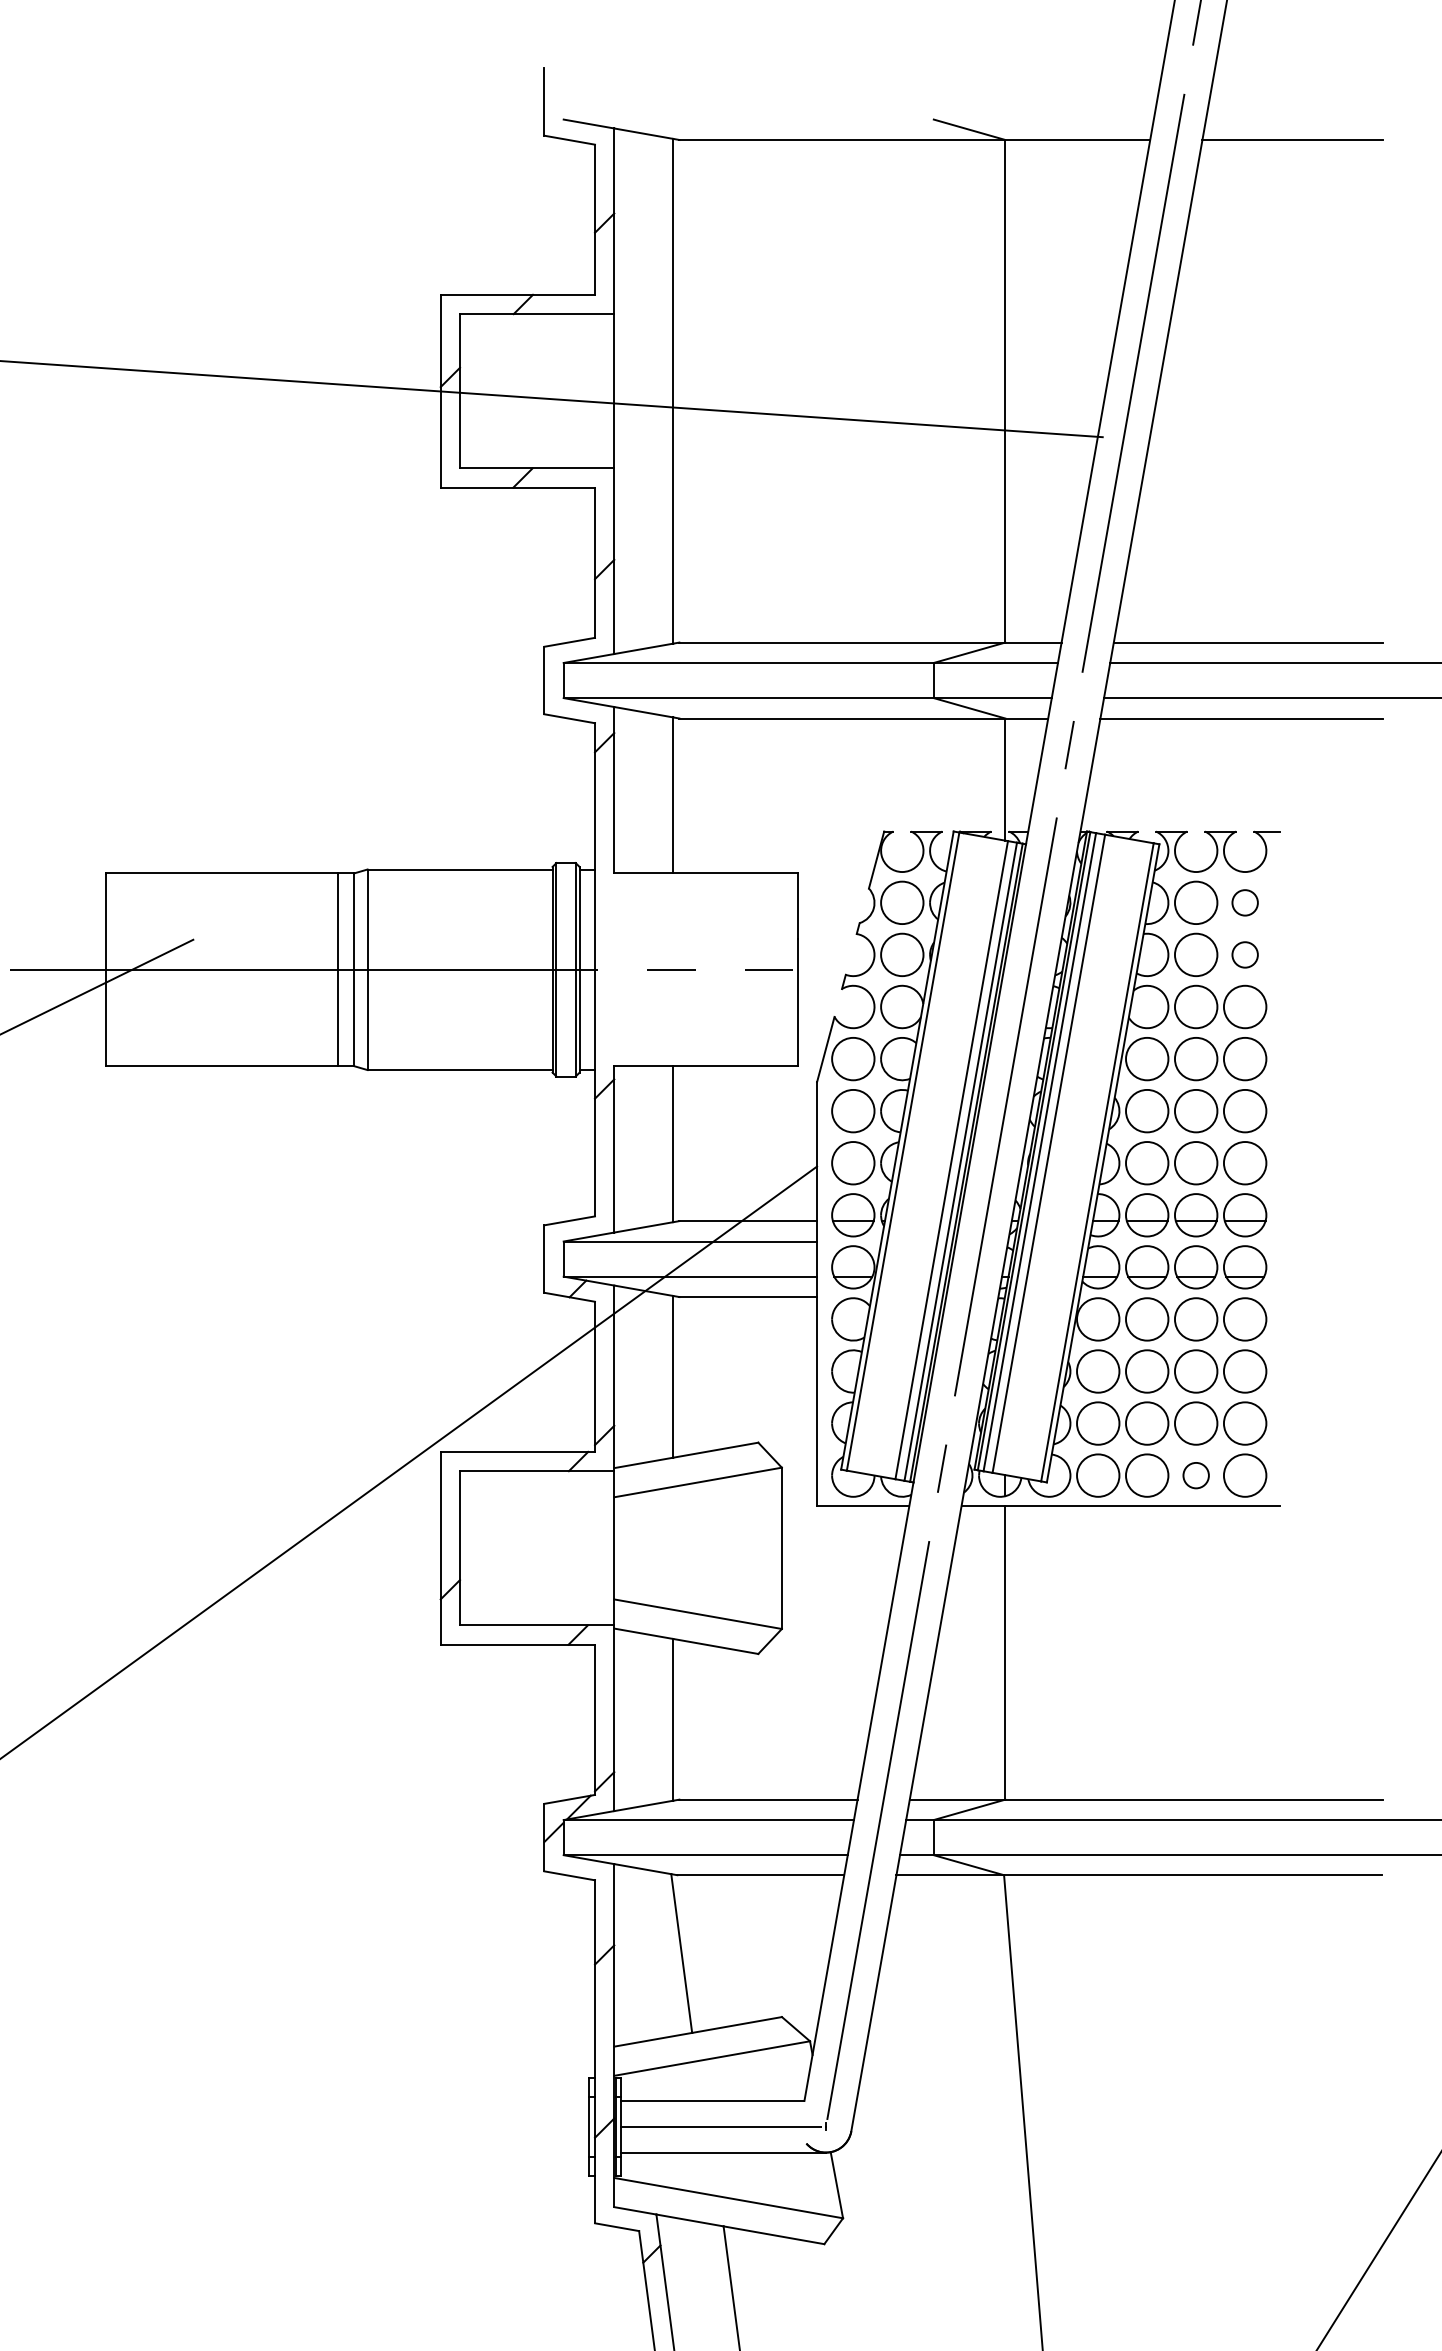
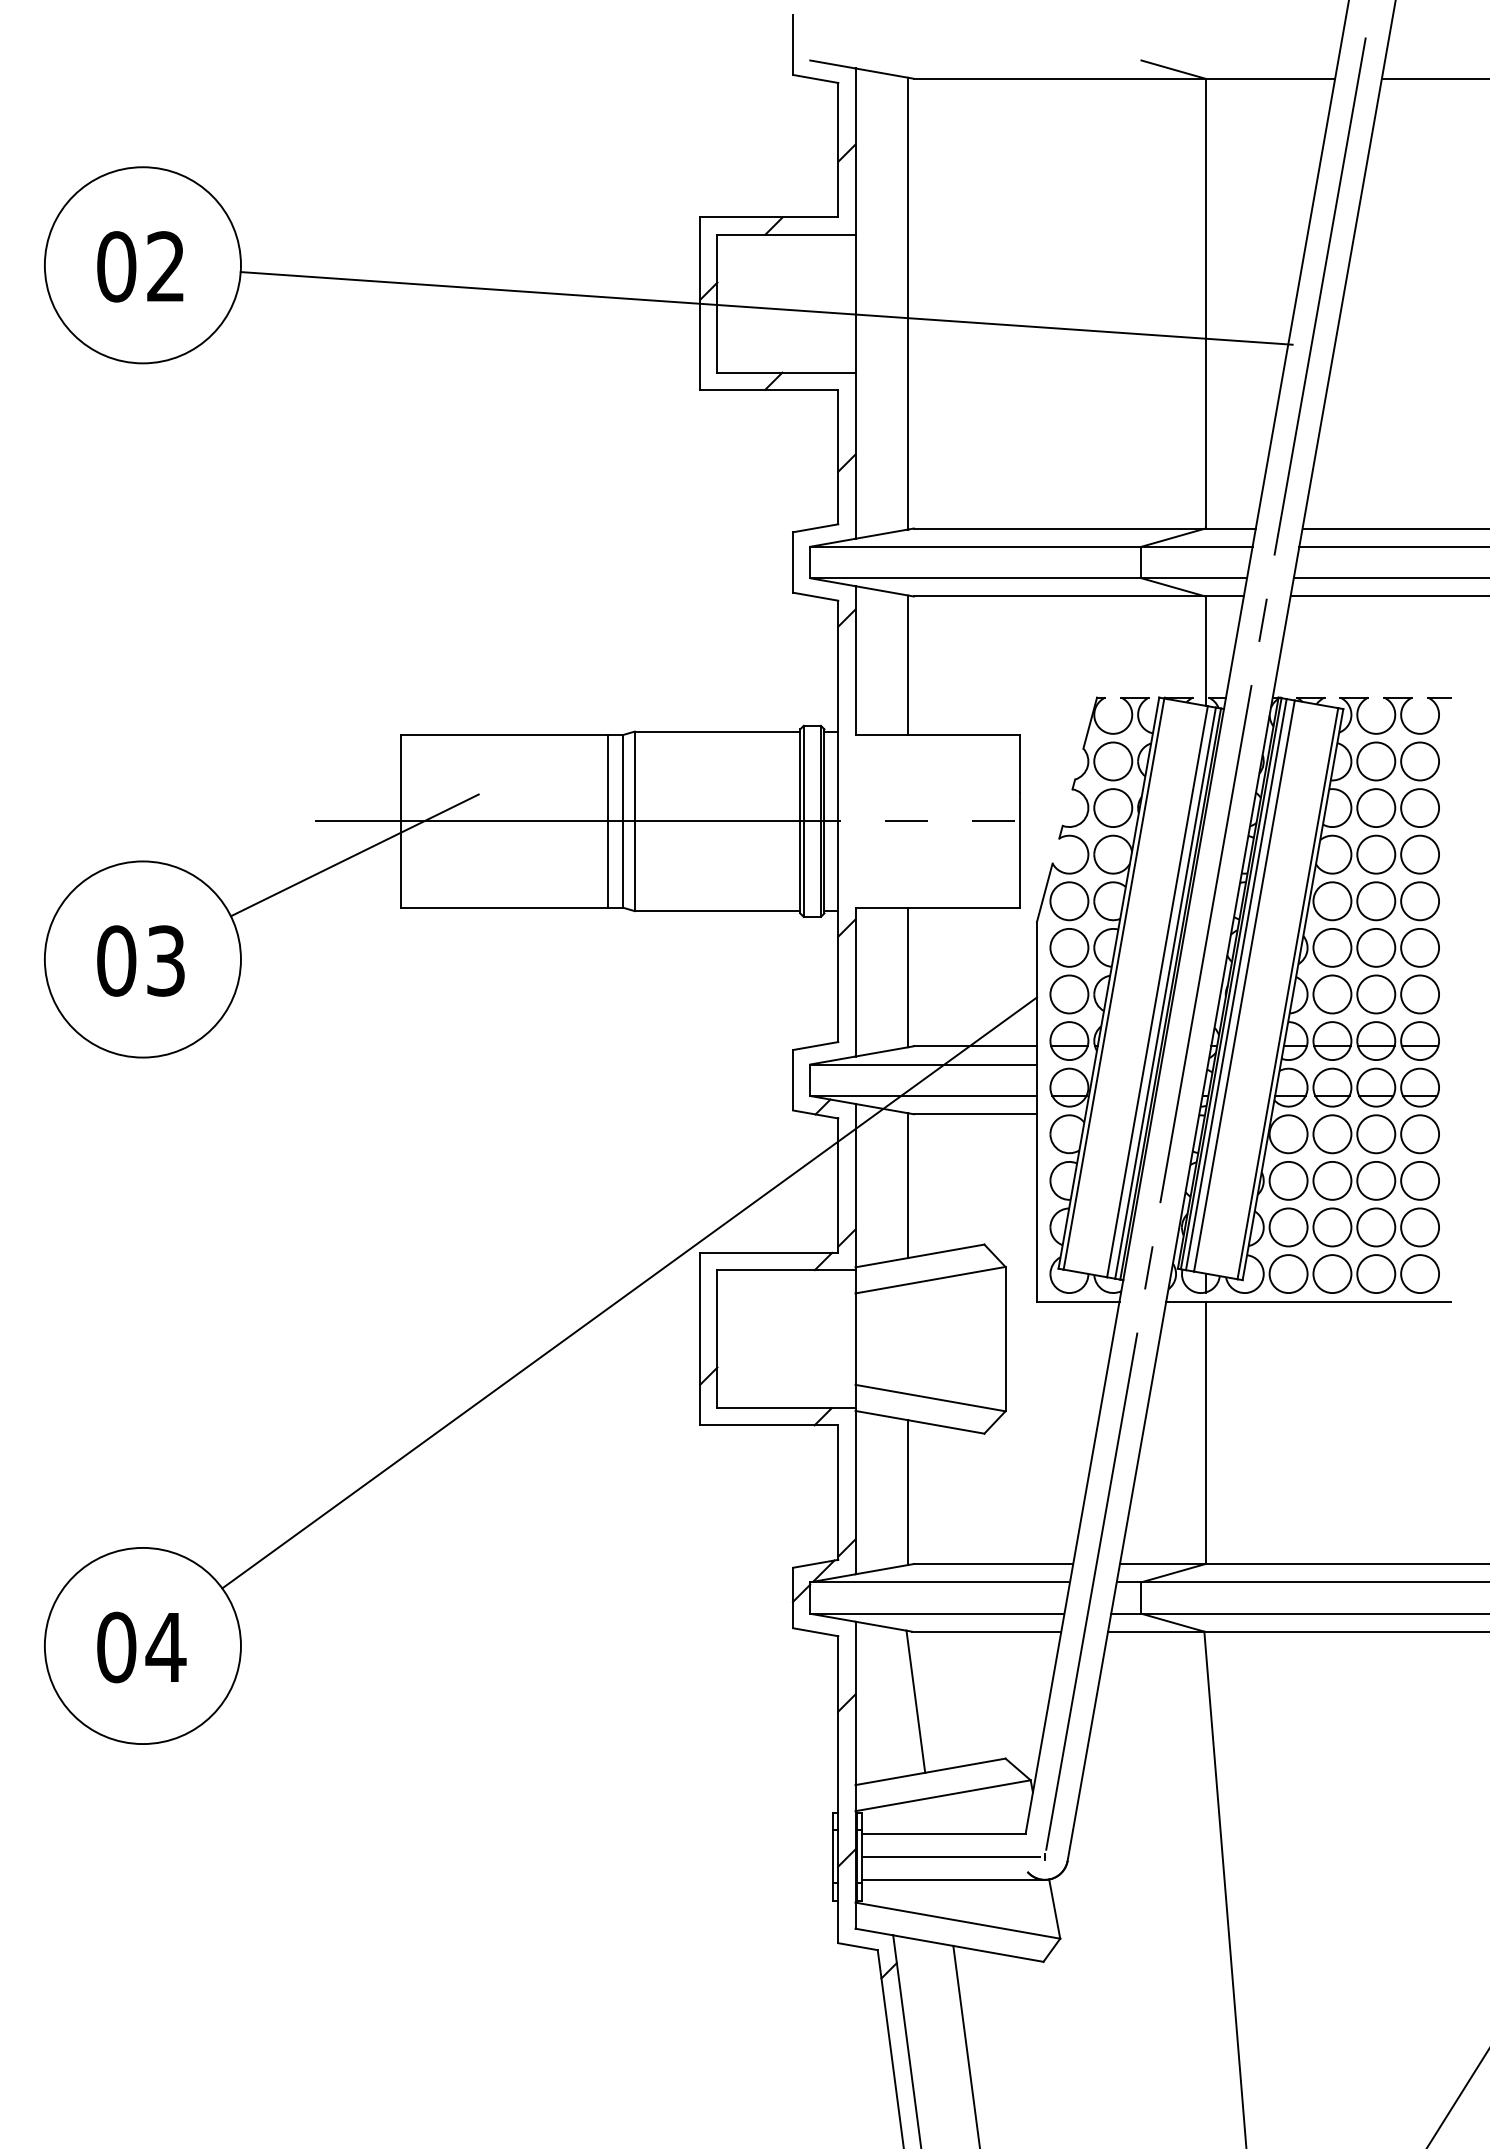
circle: (1245, 902) -> (1420, 761), size x1.67
circle: (1245, 955) -> (1420, 808), size x1.67
circle: (1196, 1476) -> (1376, 1274), size x1.67

